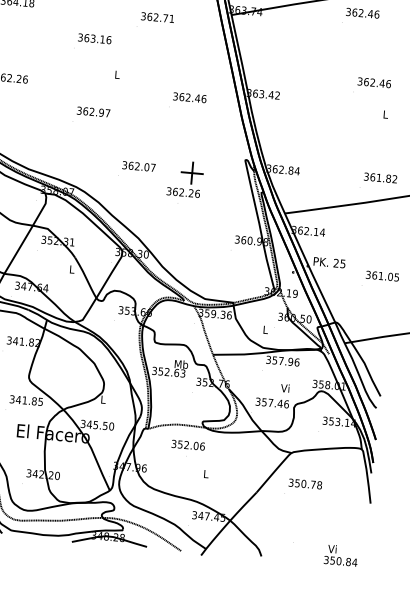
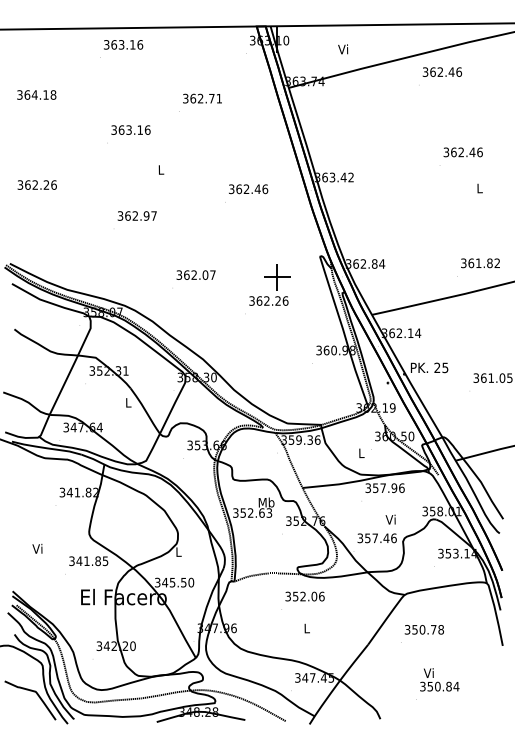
part: (185, 172) -> (269, 277), moved
text: (187, 445) -> (304, 596), moved
text: (341, 555) -> (439, 679), moved

